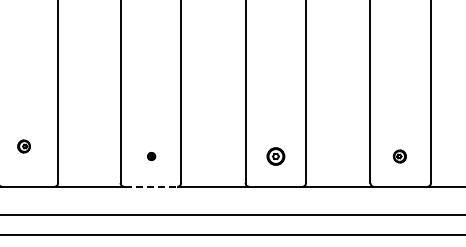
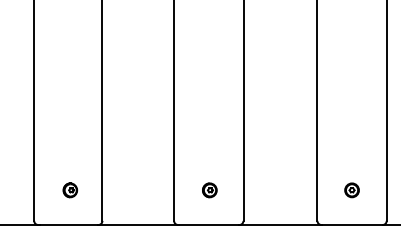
part: (23, 146) -> (69, 190), moved
part: (151, 156) -> (209, 190), size x1.67
part: (275, 156) -> (351, 190), size x0.71
line: (151, 186) -> (209, 224), dashed -> solid

